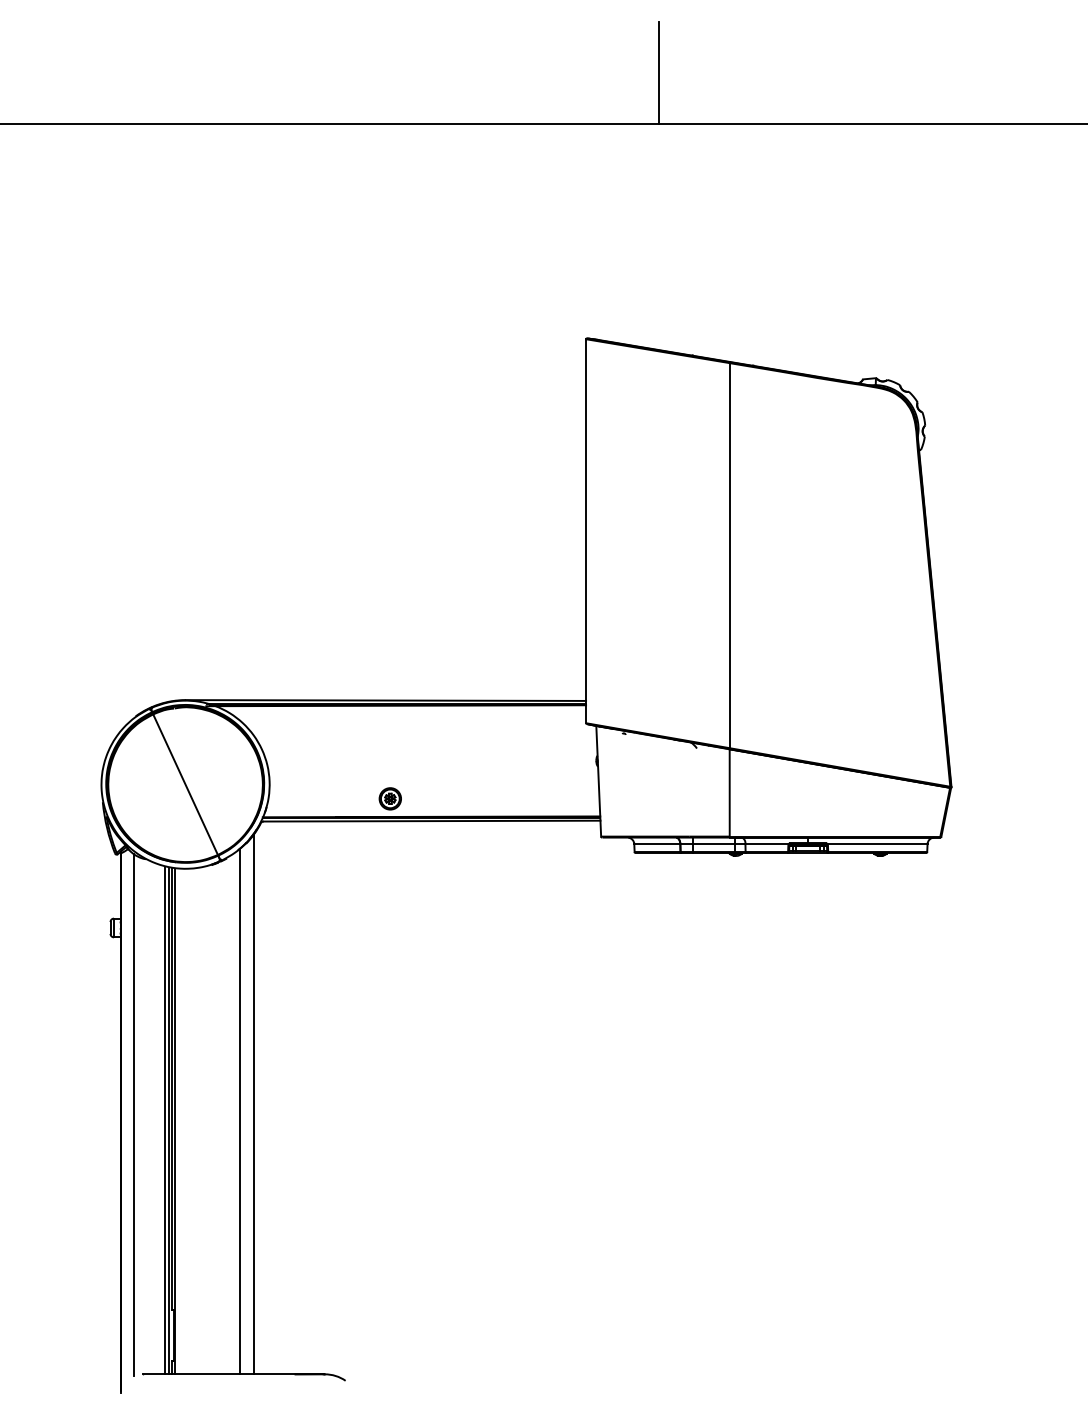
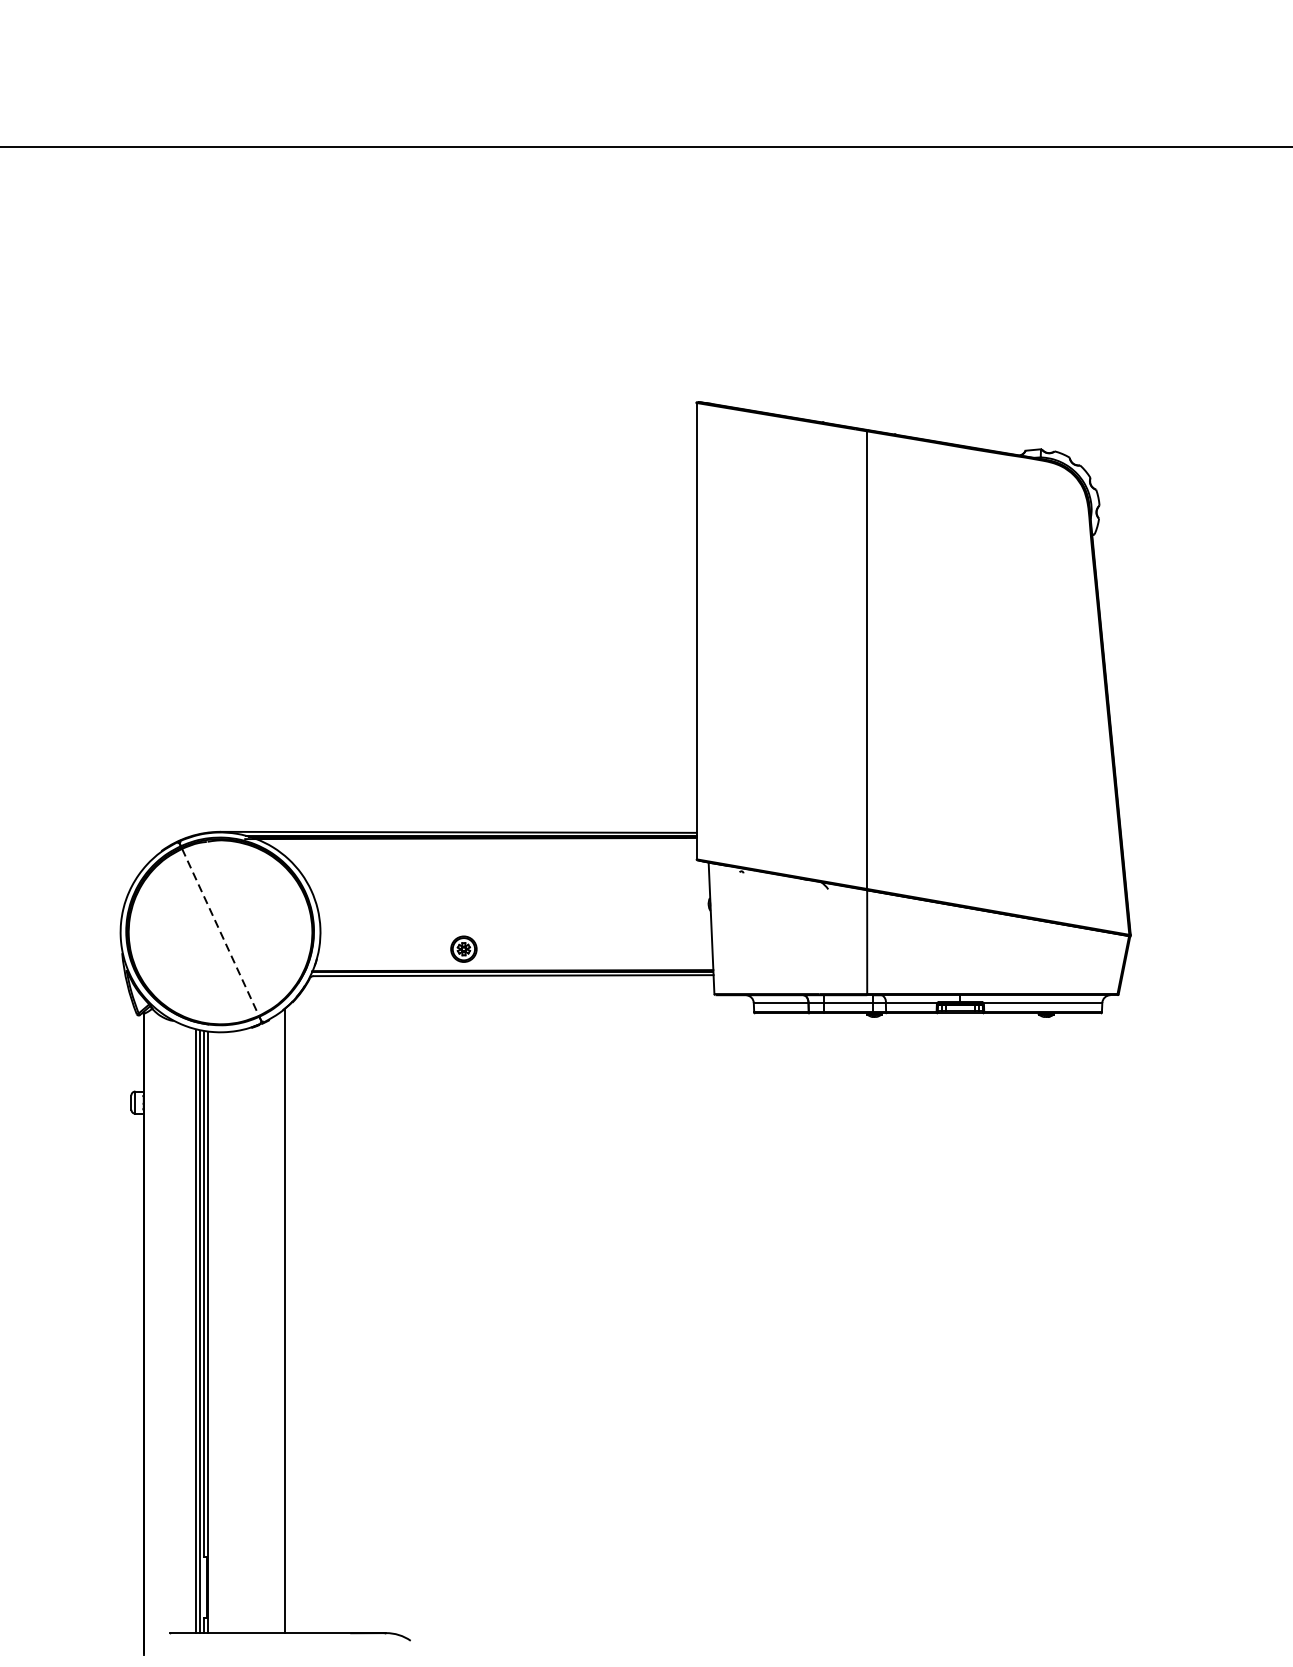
line: (659, 72) -> (783, 85), removed
line: (185, 785) -> (220, 933), solid -> dashed
line: (253, 1104) -> (301, 1312), removed
line: (133, 1115) -> (158, 1325), removed

